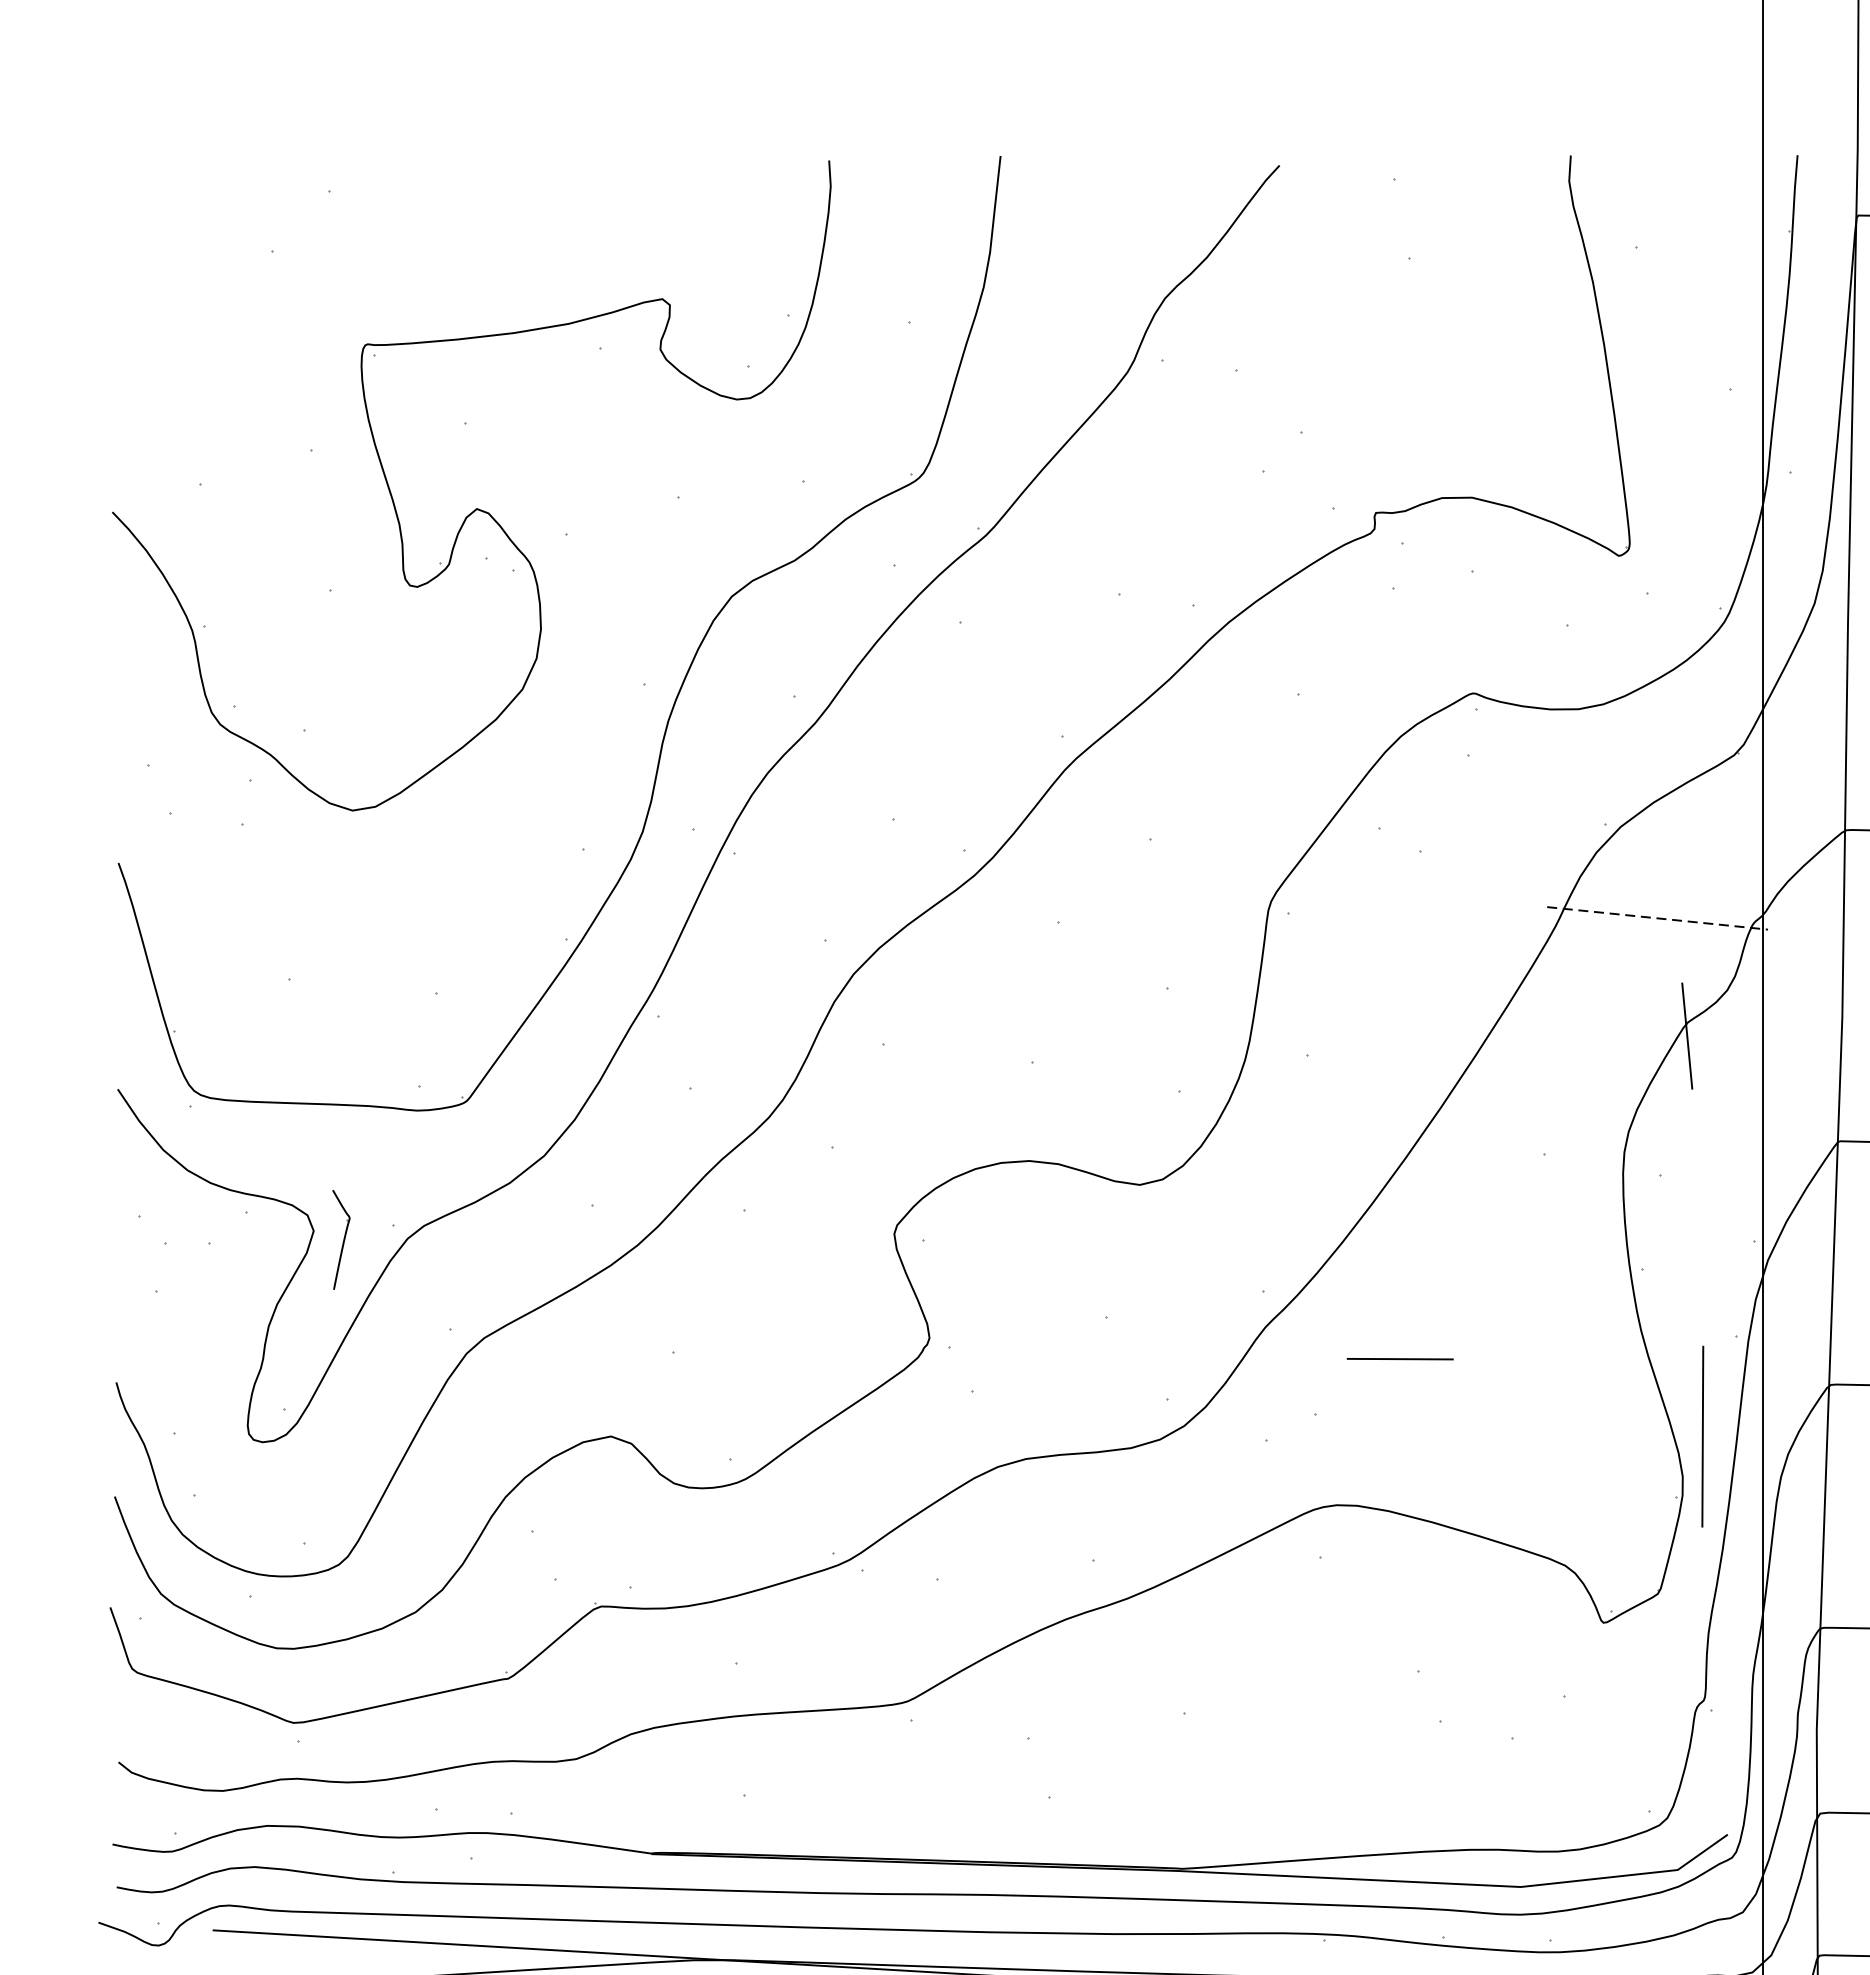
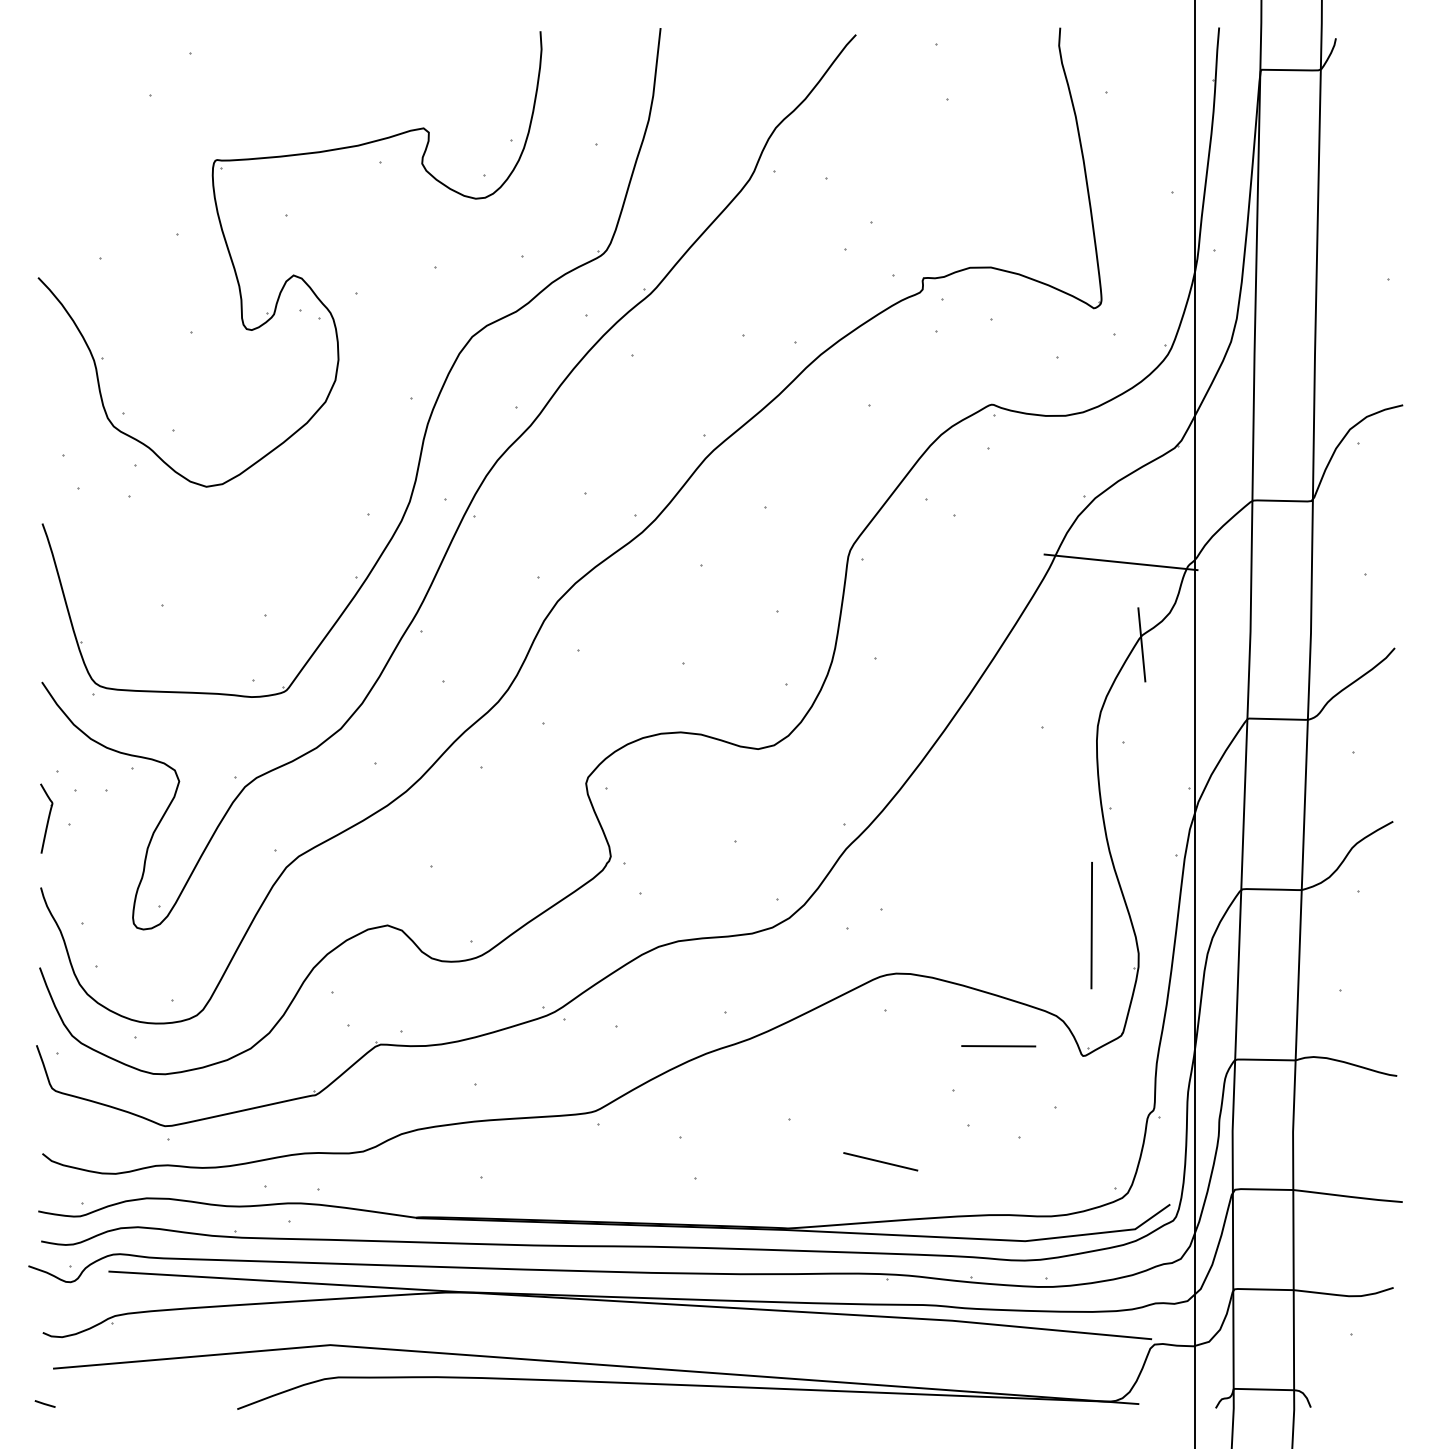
line: (1658, 918) -> (1121, 562), dashed -> solid
part: (341, 1239) -> (46, 818), moved
line: (1399, 1359) -> (998, 1046), moved
line: (1702, 1436) -> (1091, 925), moved
line: (1314, 1773) -> (880, 1161), added

